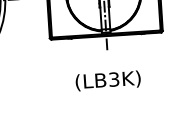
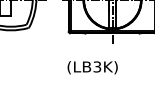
text: (107, 80) -> (92, 67), moved

